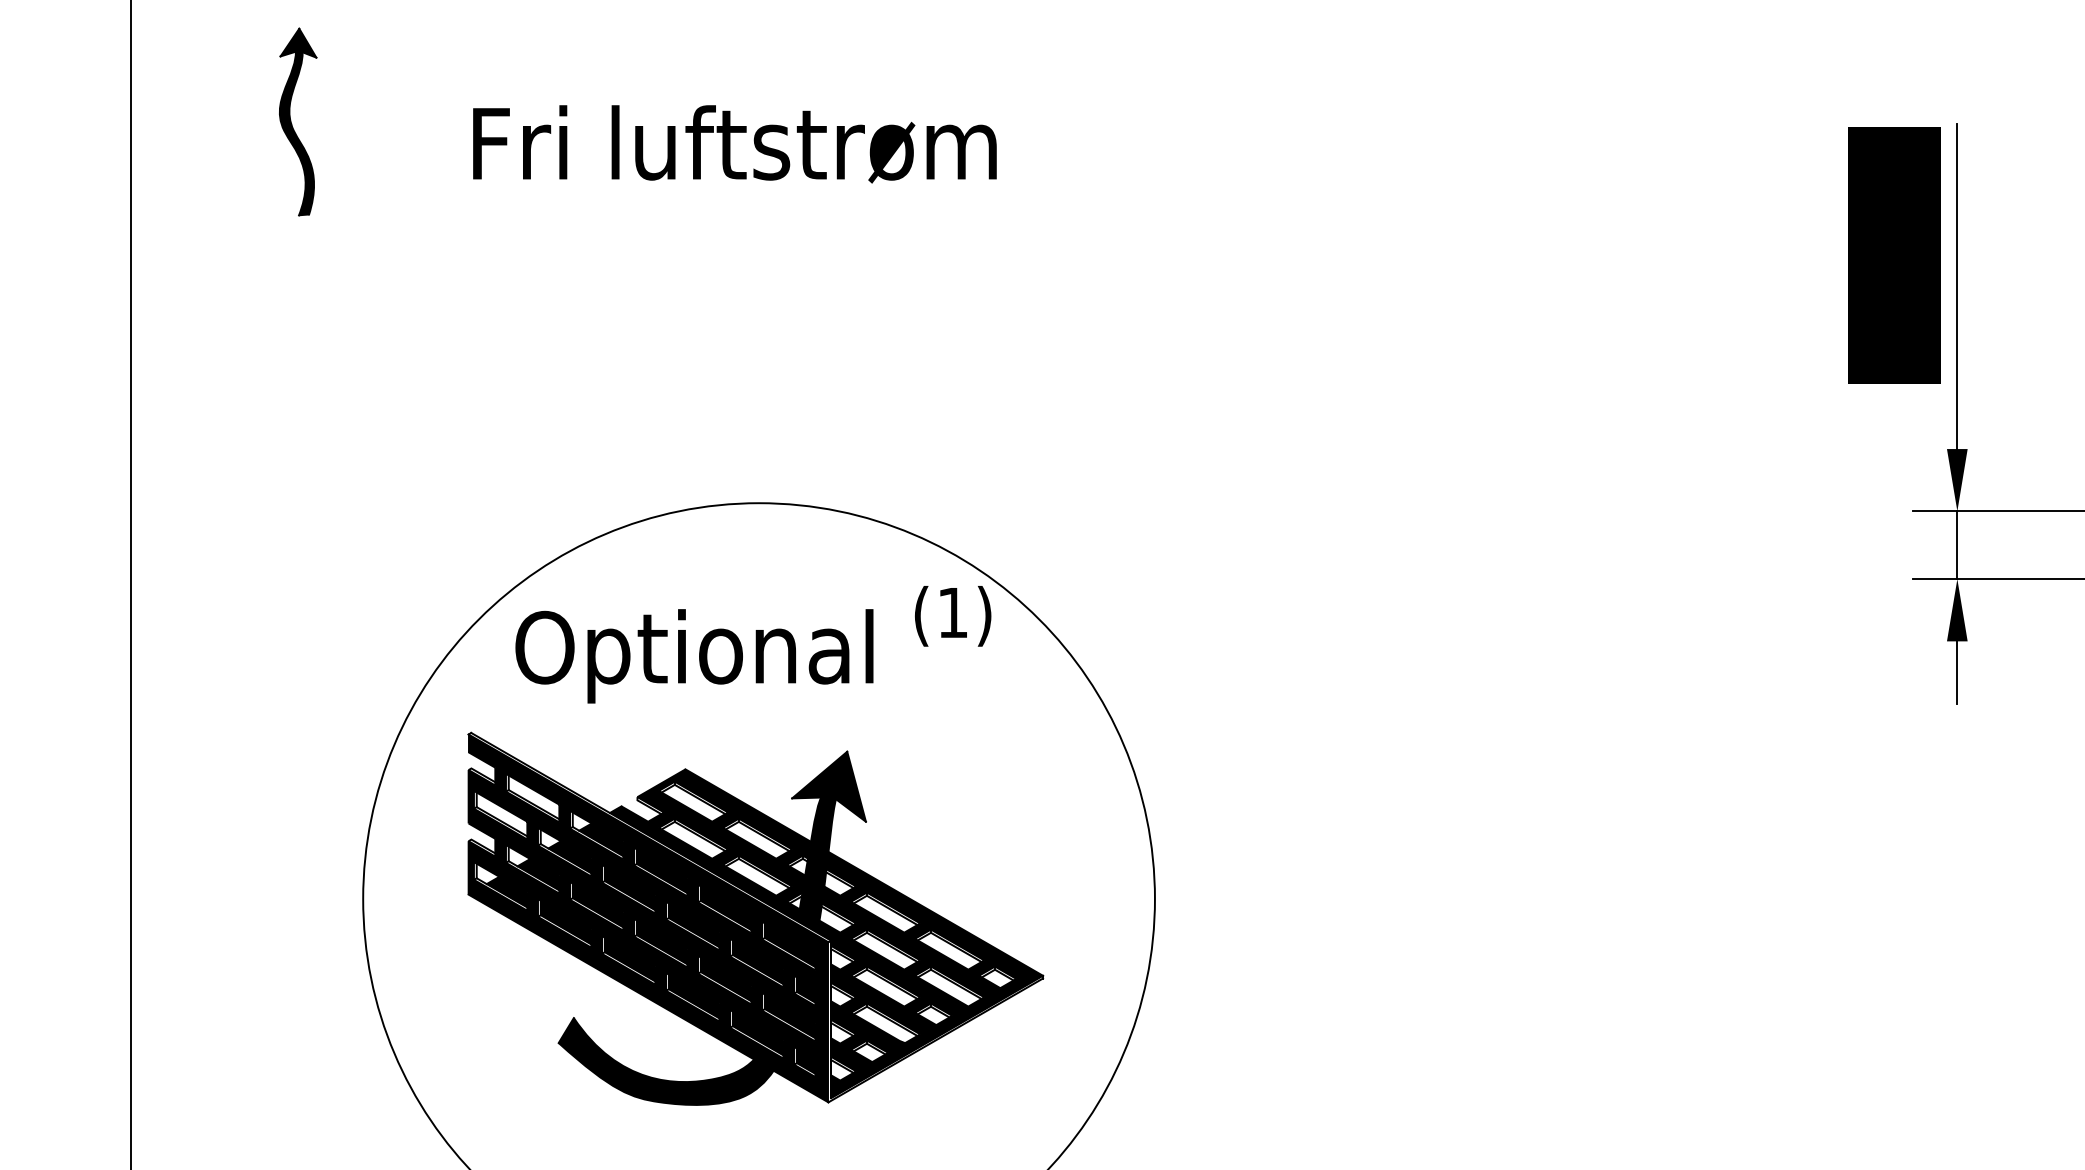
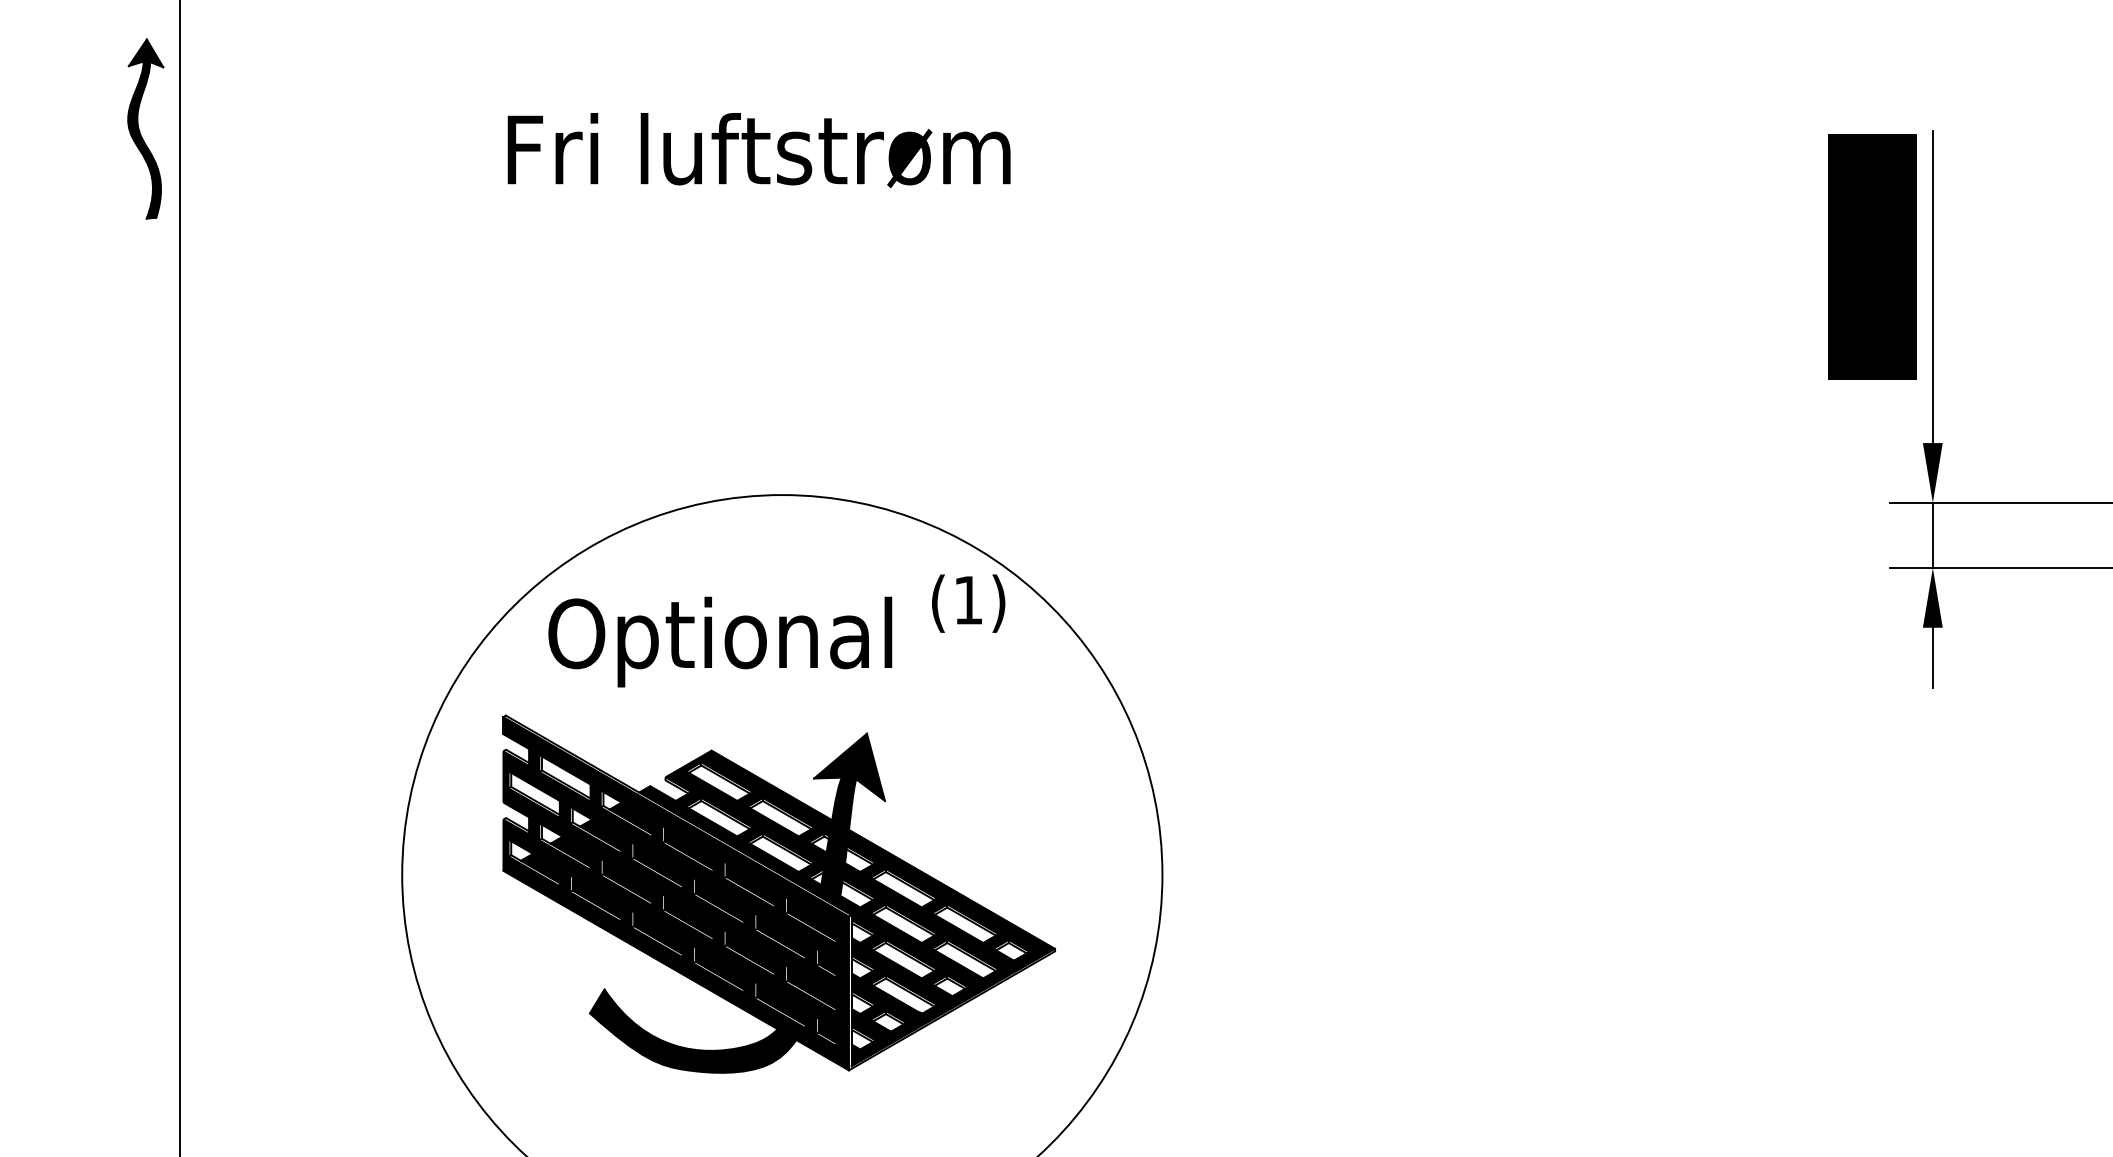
part: (297, 121) -> (145, 128), moved

